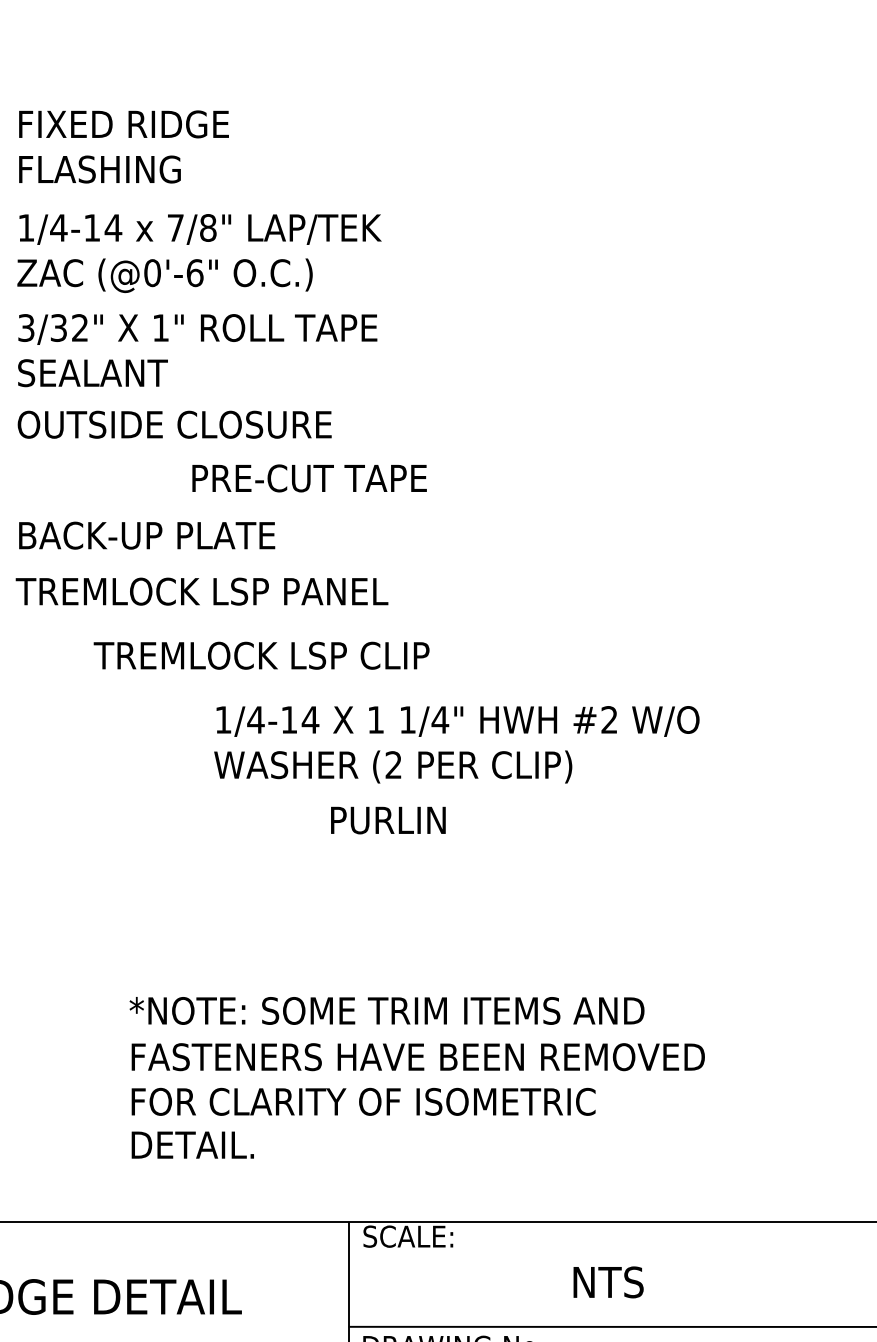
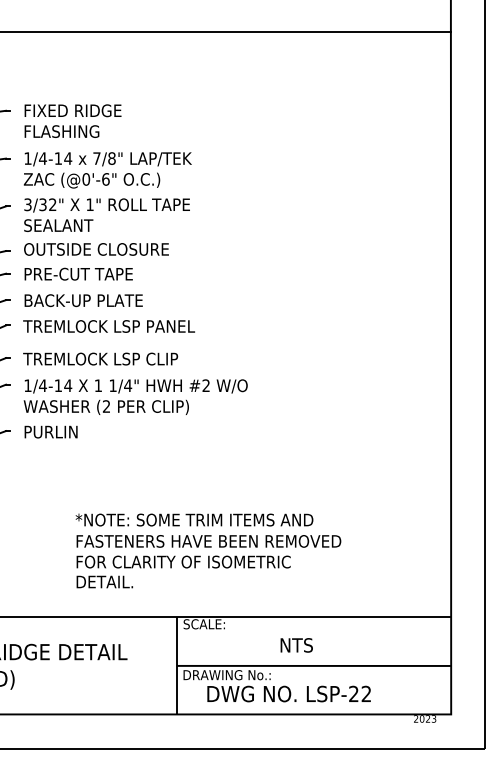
text: (309, 476) -> (78, 273), moved
text: (261, 654) -> (100, 358), moved
text: (456, 743) -> (135, 396), moved
text: (387, 819) -> (50, 431), moved

